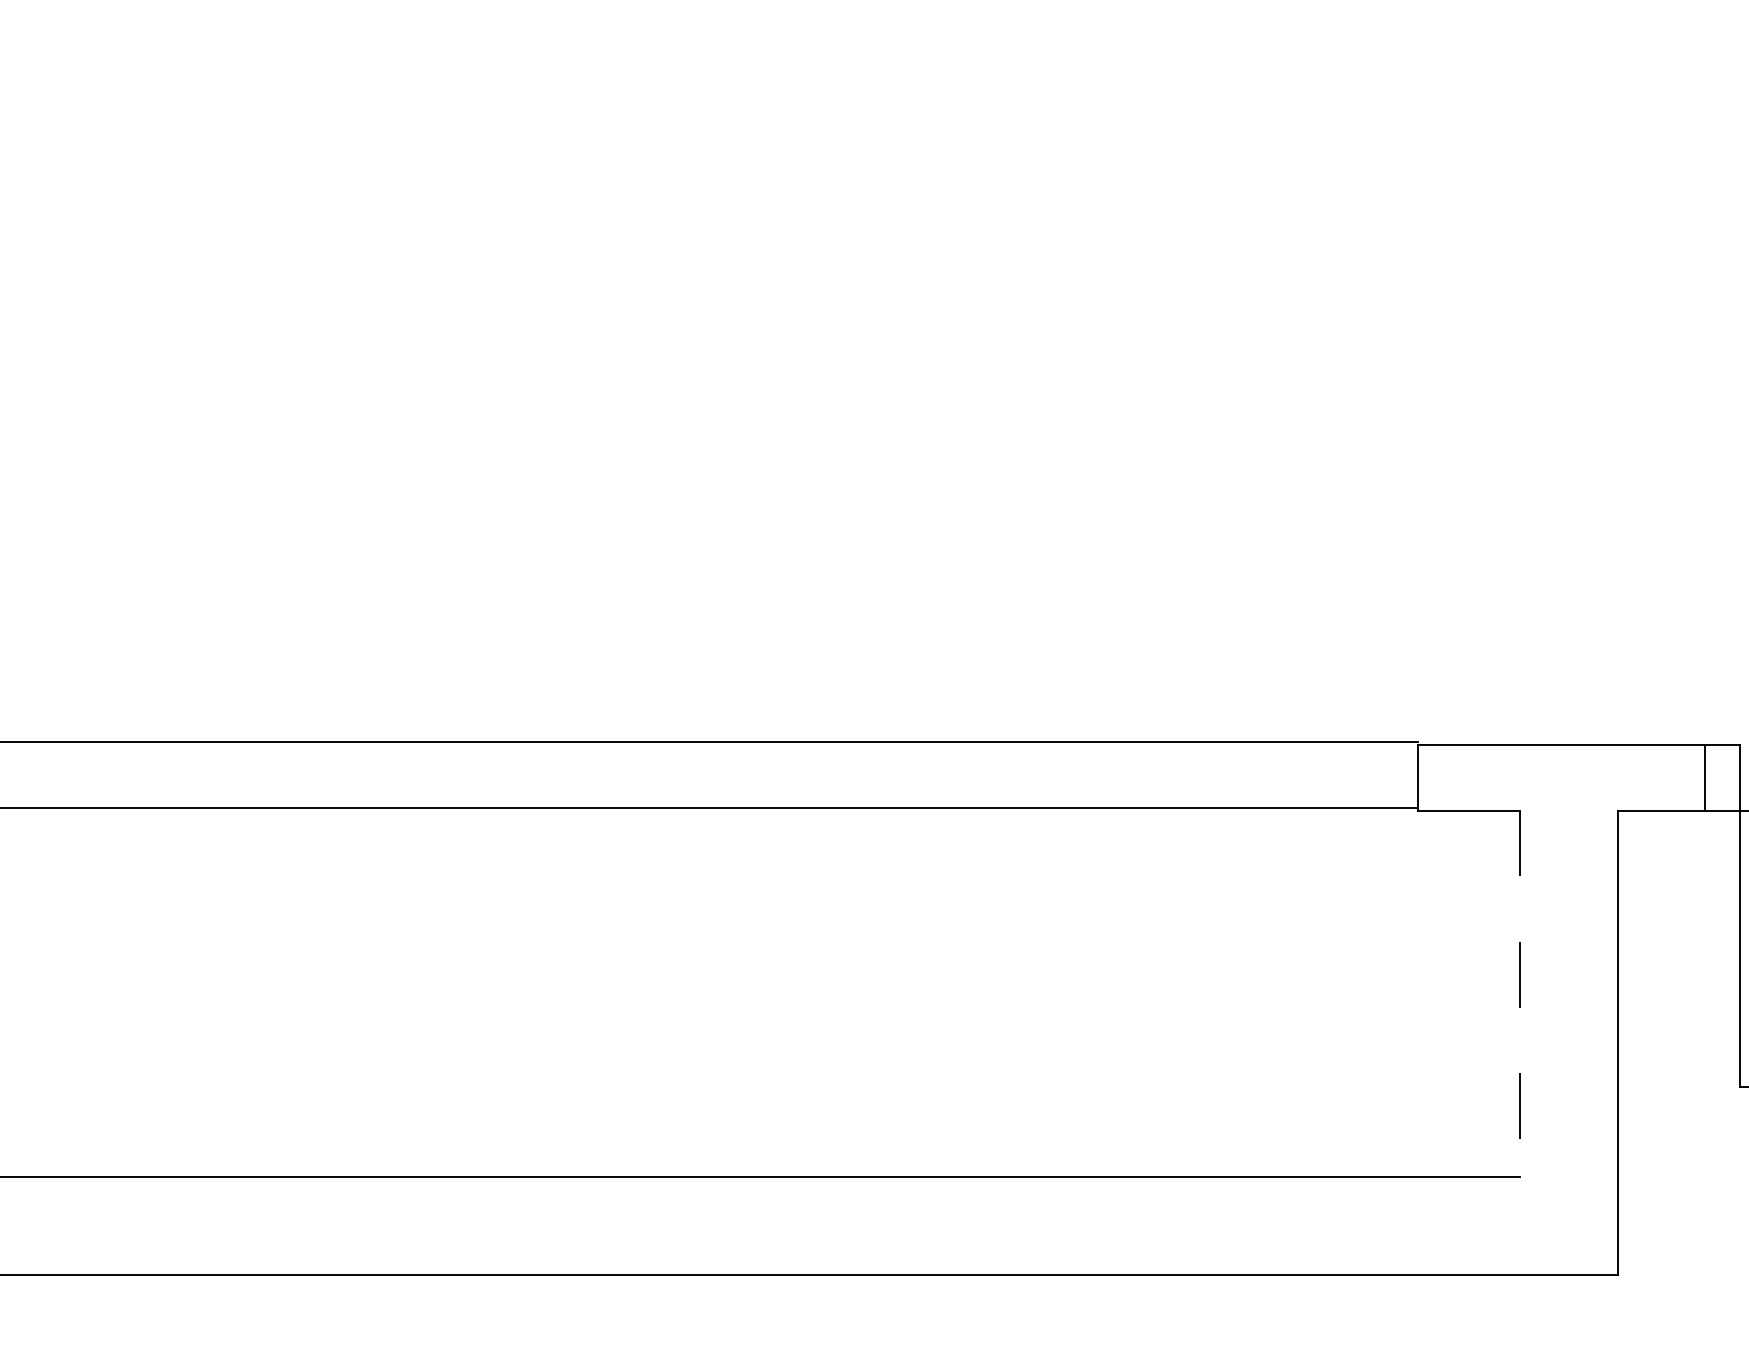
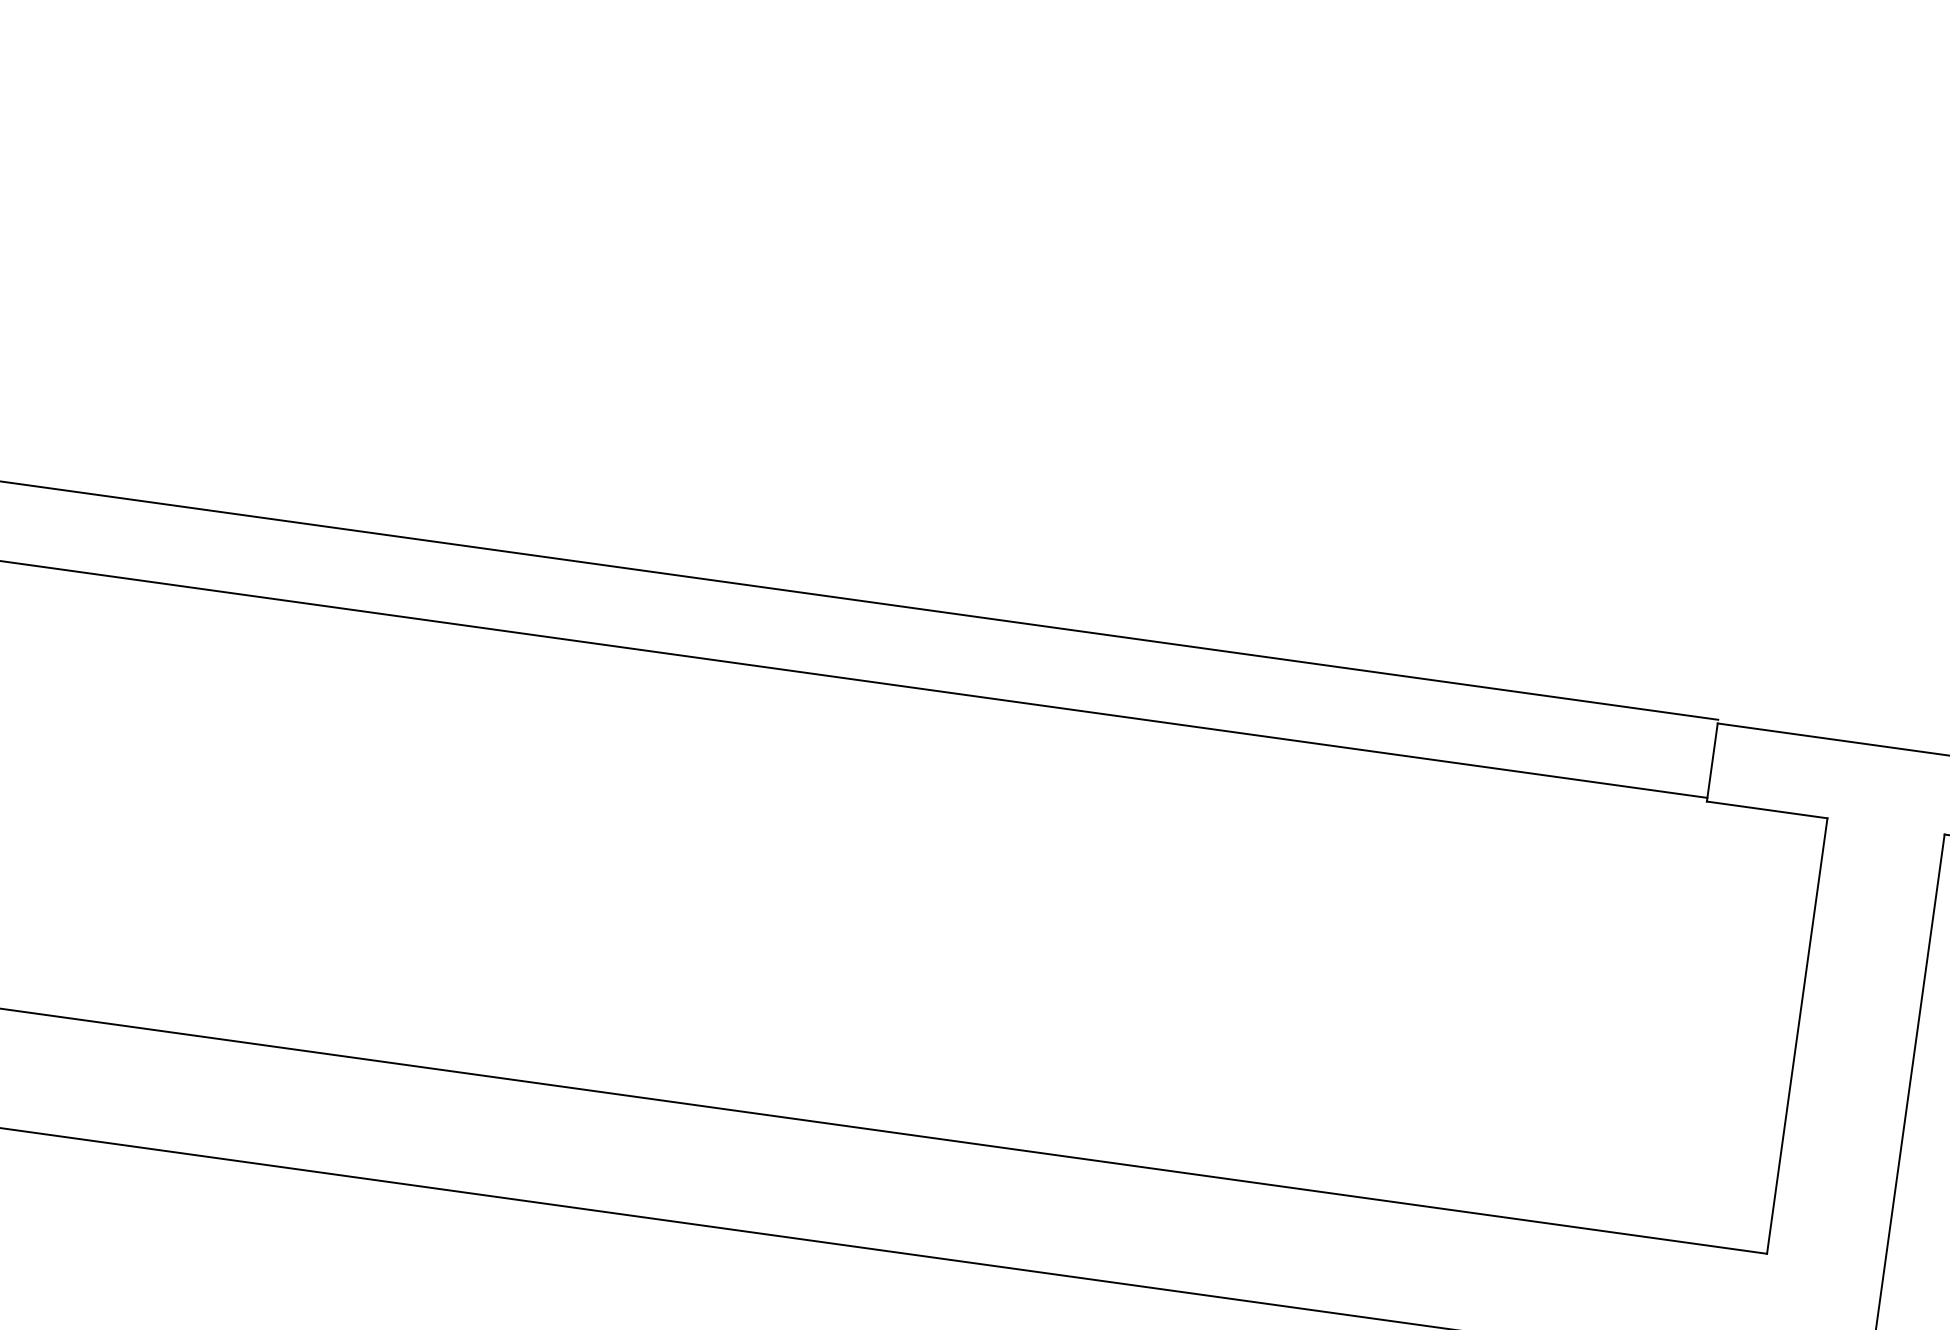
line: (1519, 994) -> (1797, 1036), dashed -> solid

